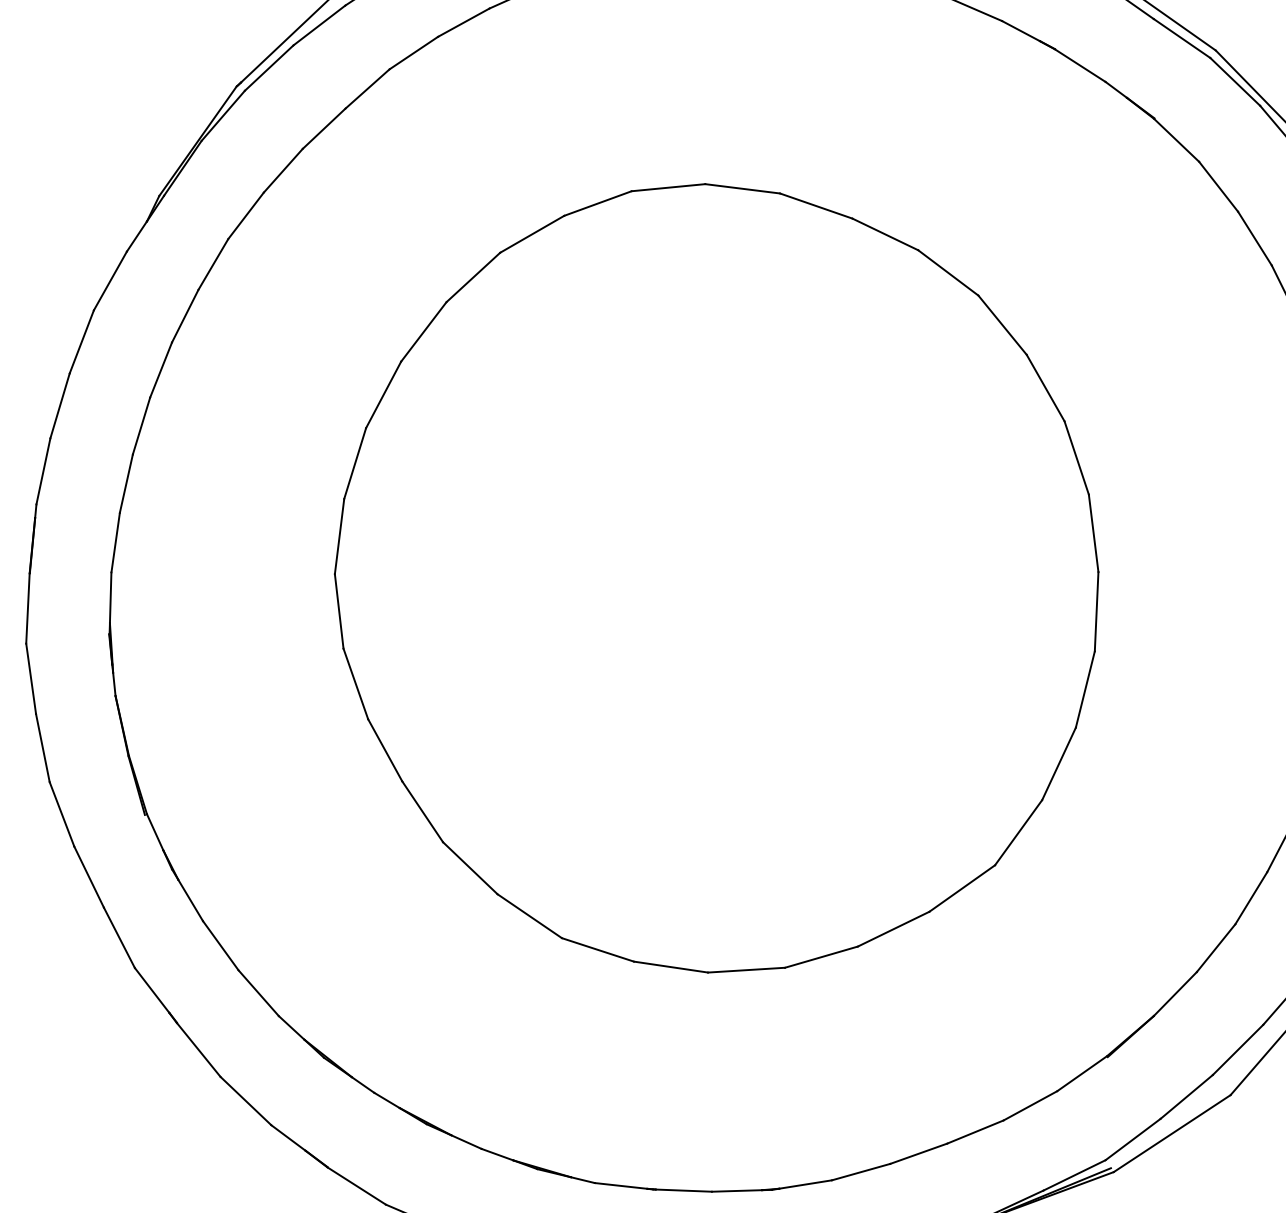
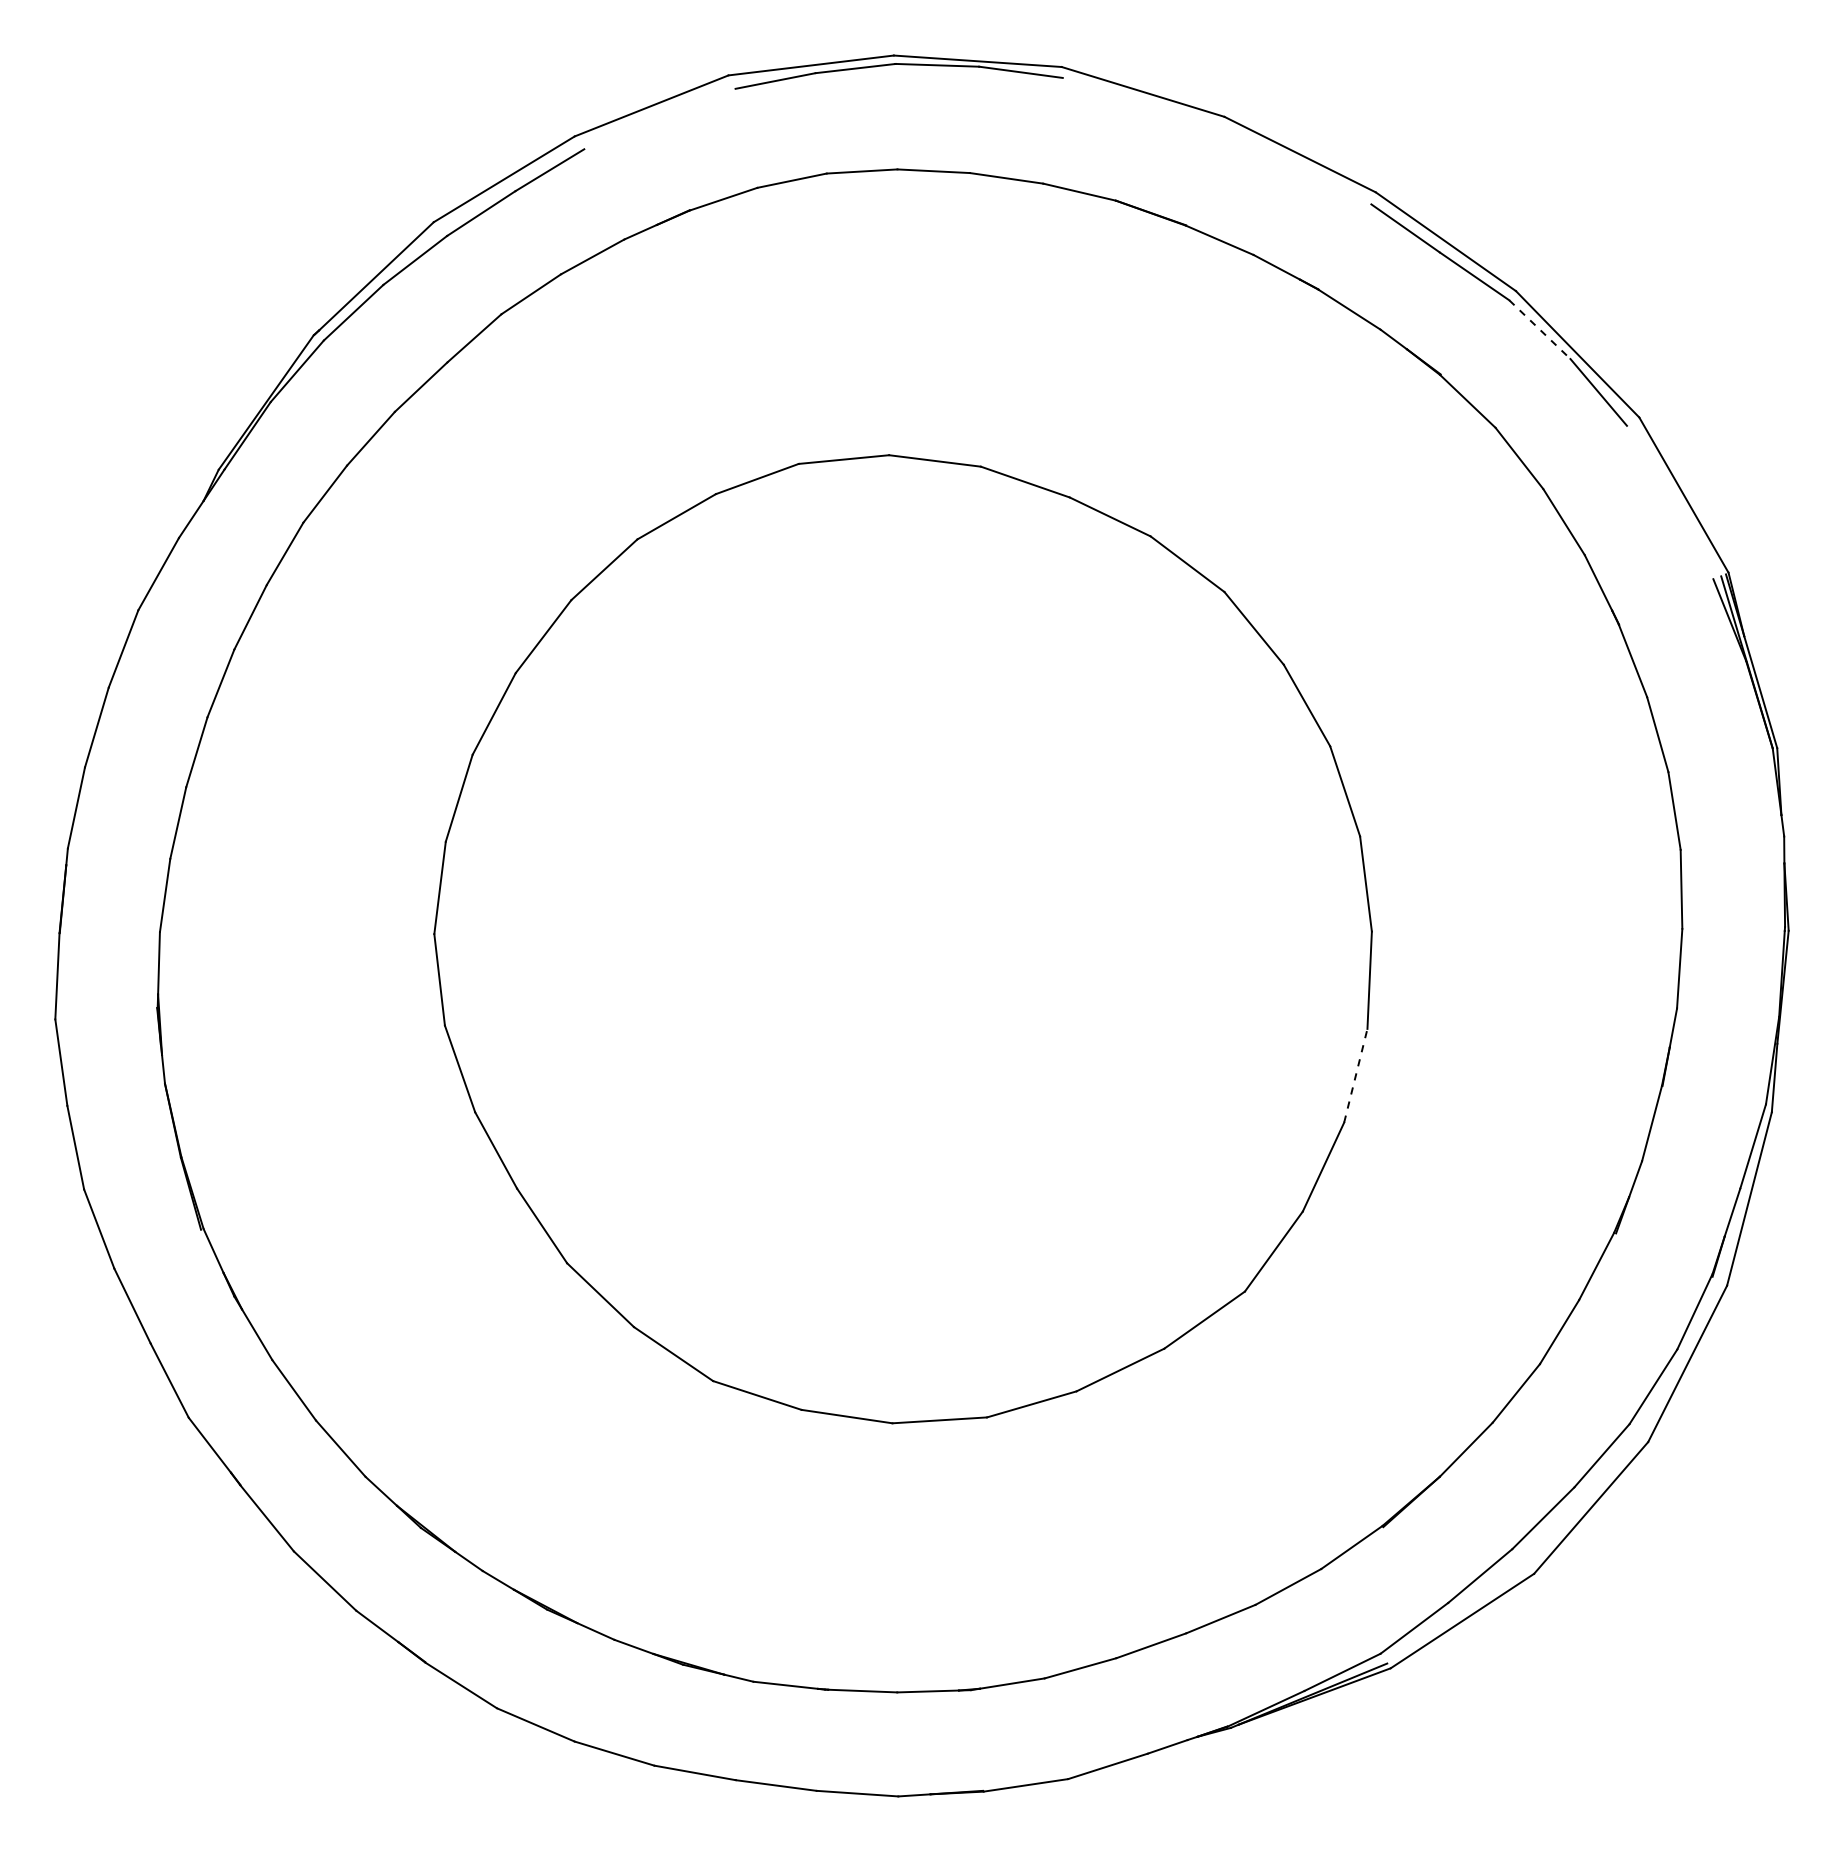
line: (1235, 82) -> (1540, 330), solid -> dashed
line: (1085, 689) -> (1355, 1075), solid -> dashed

